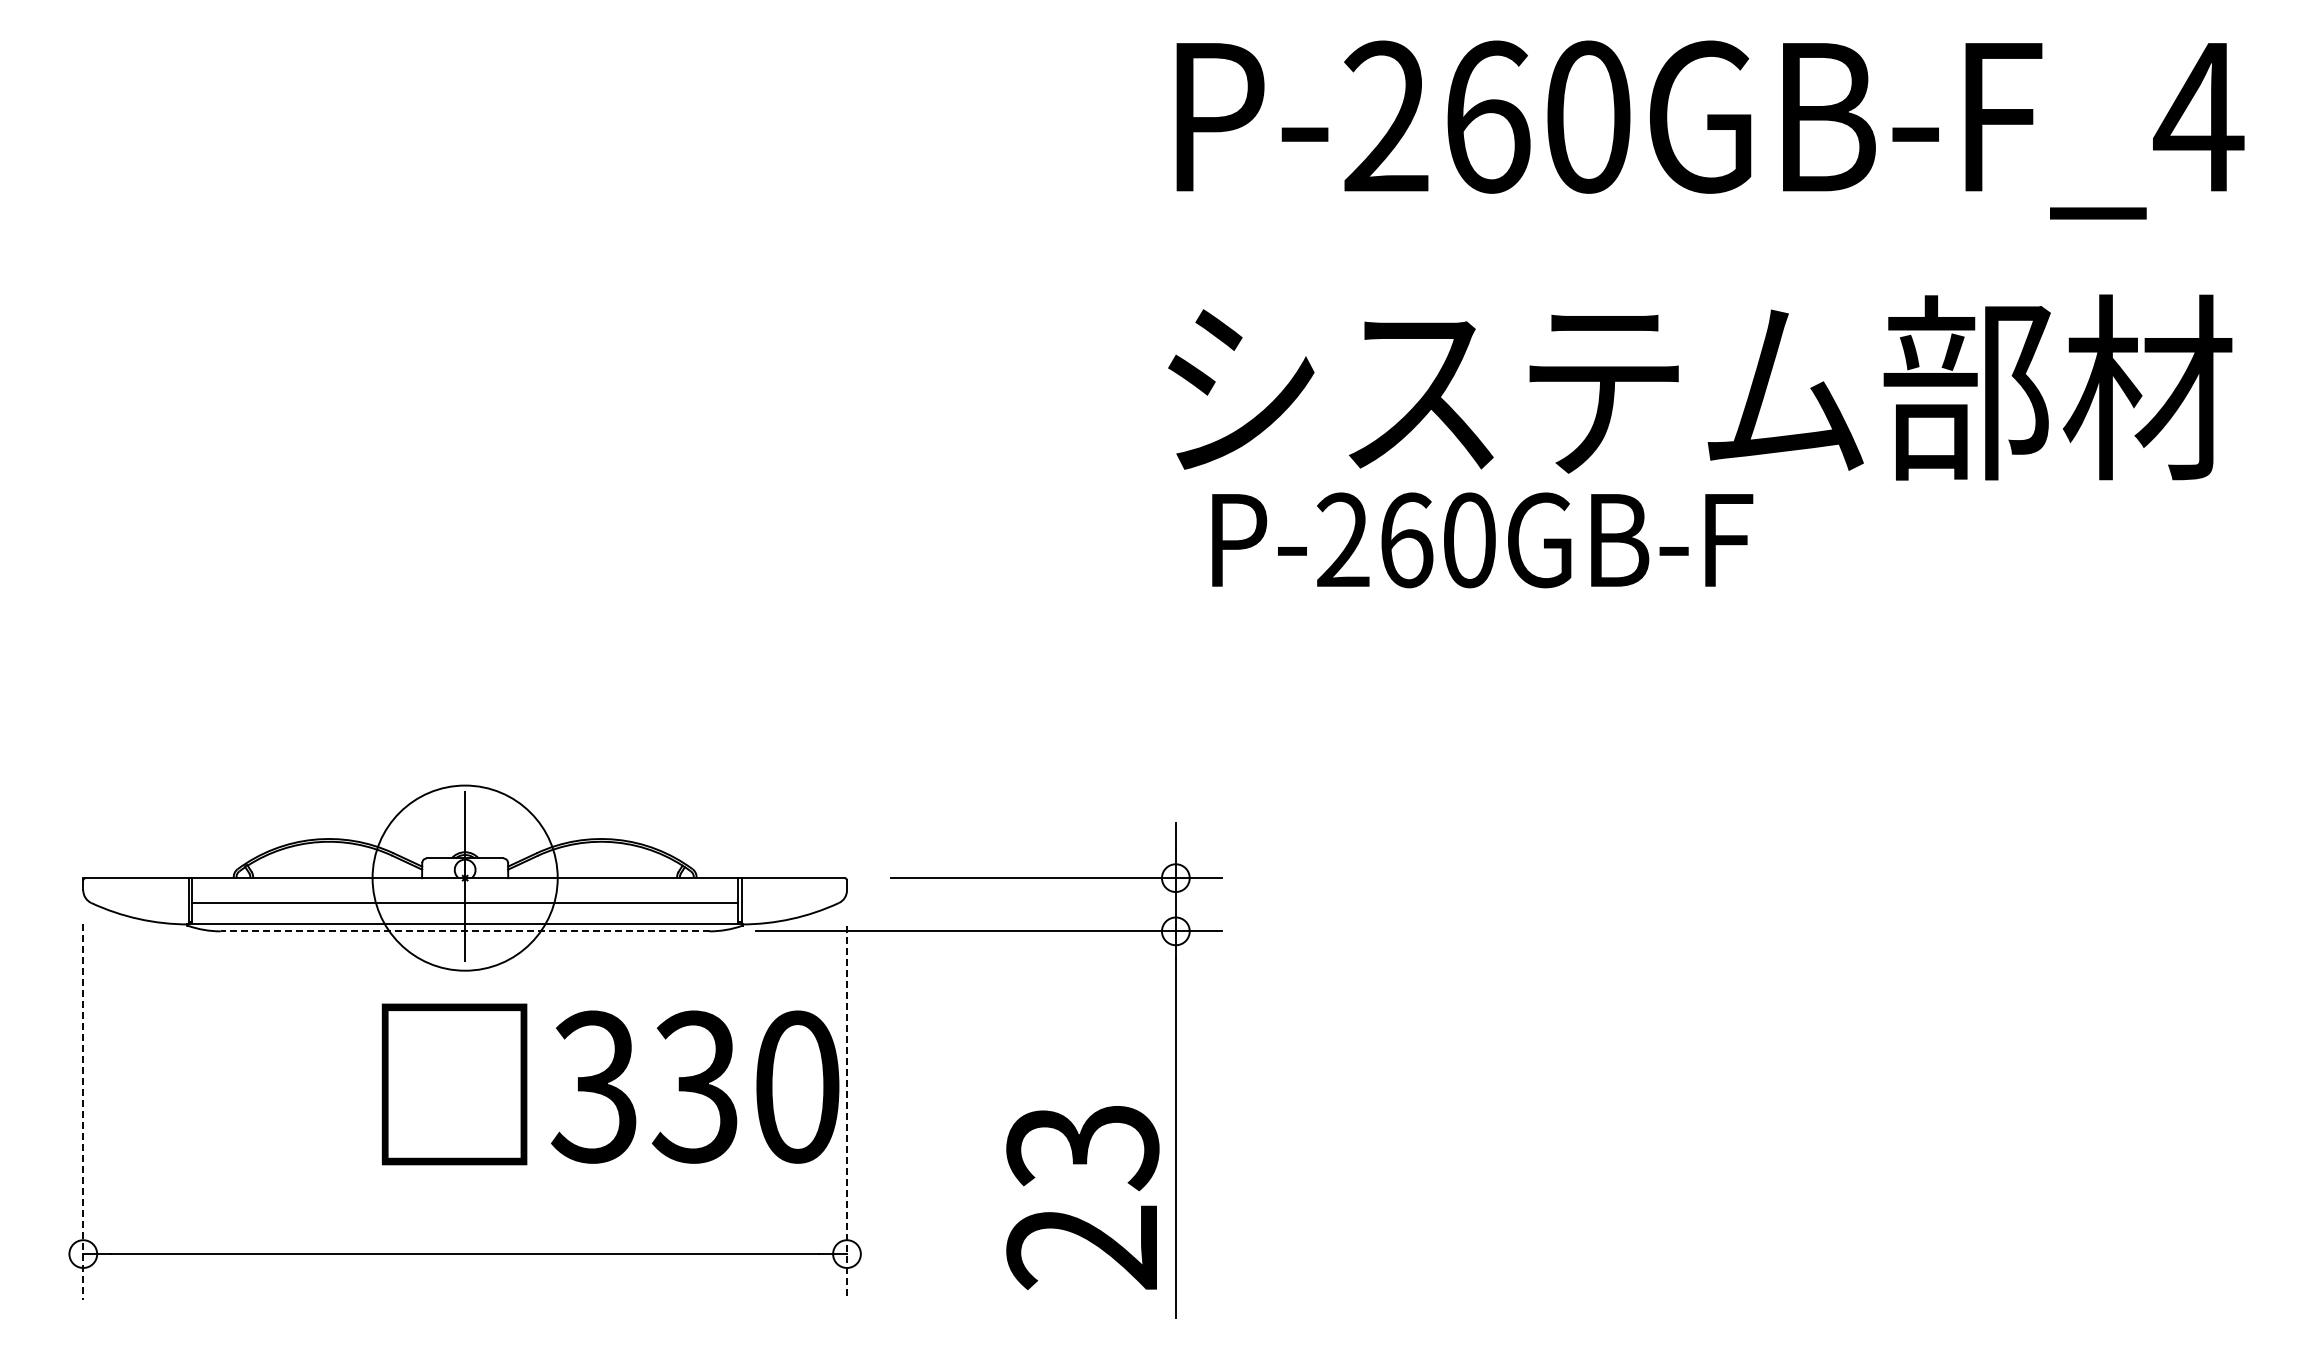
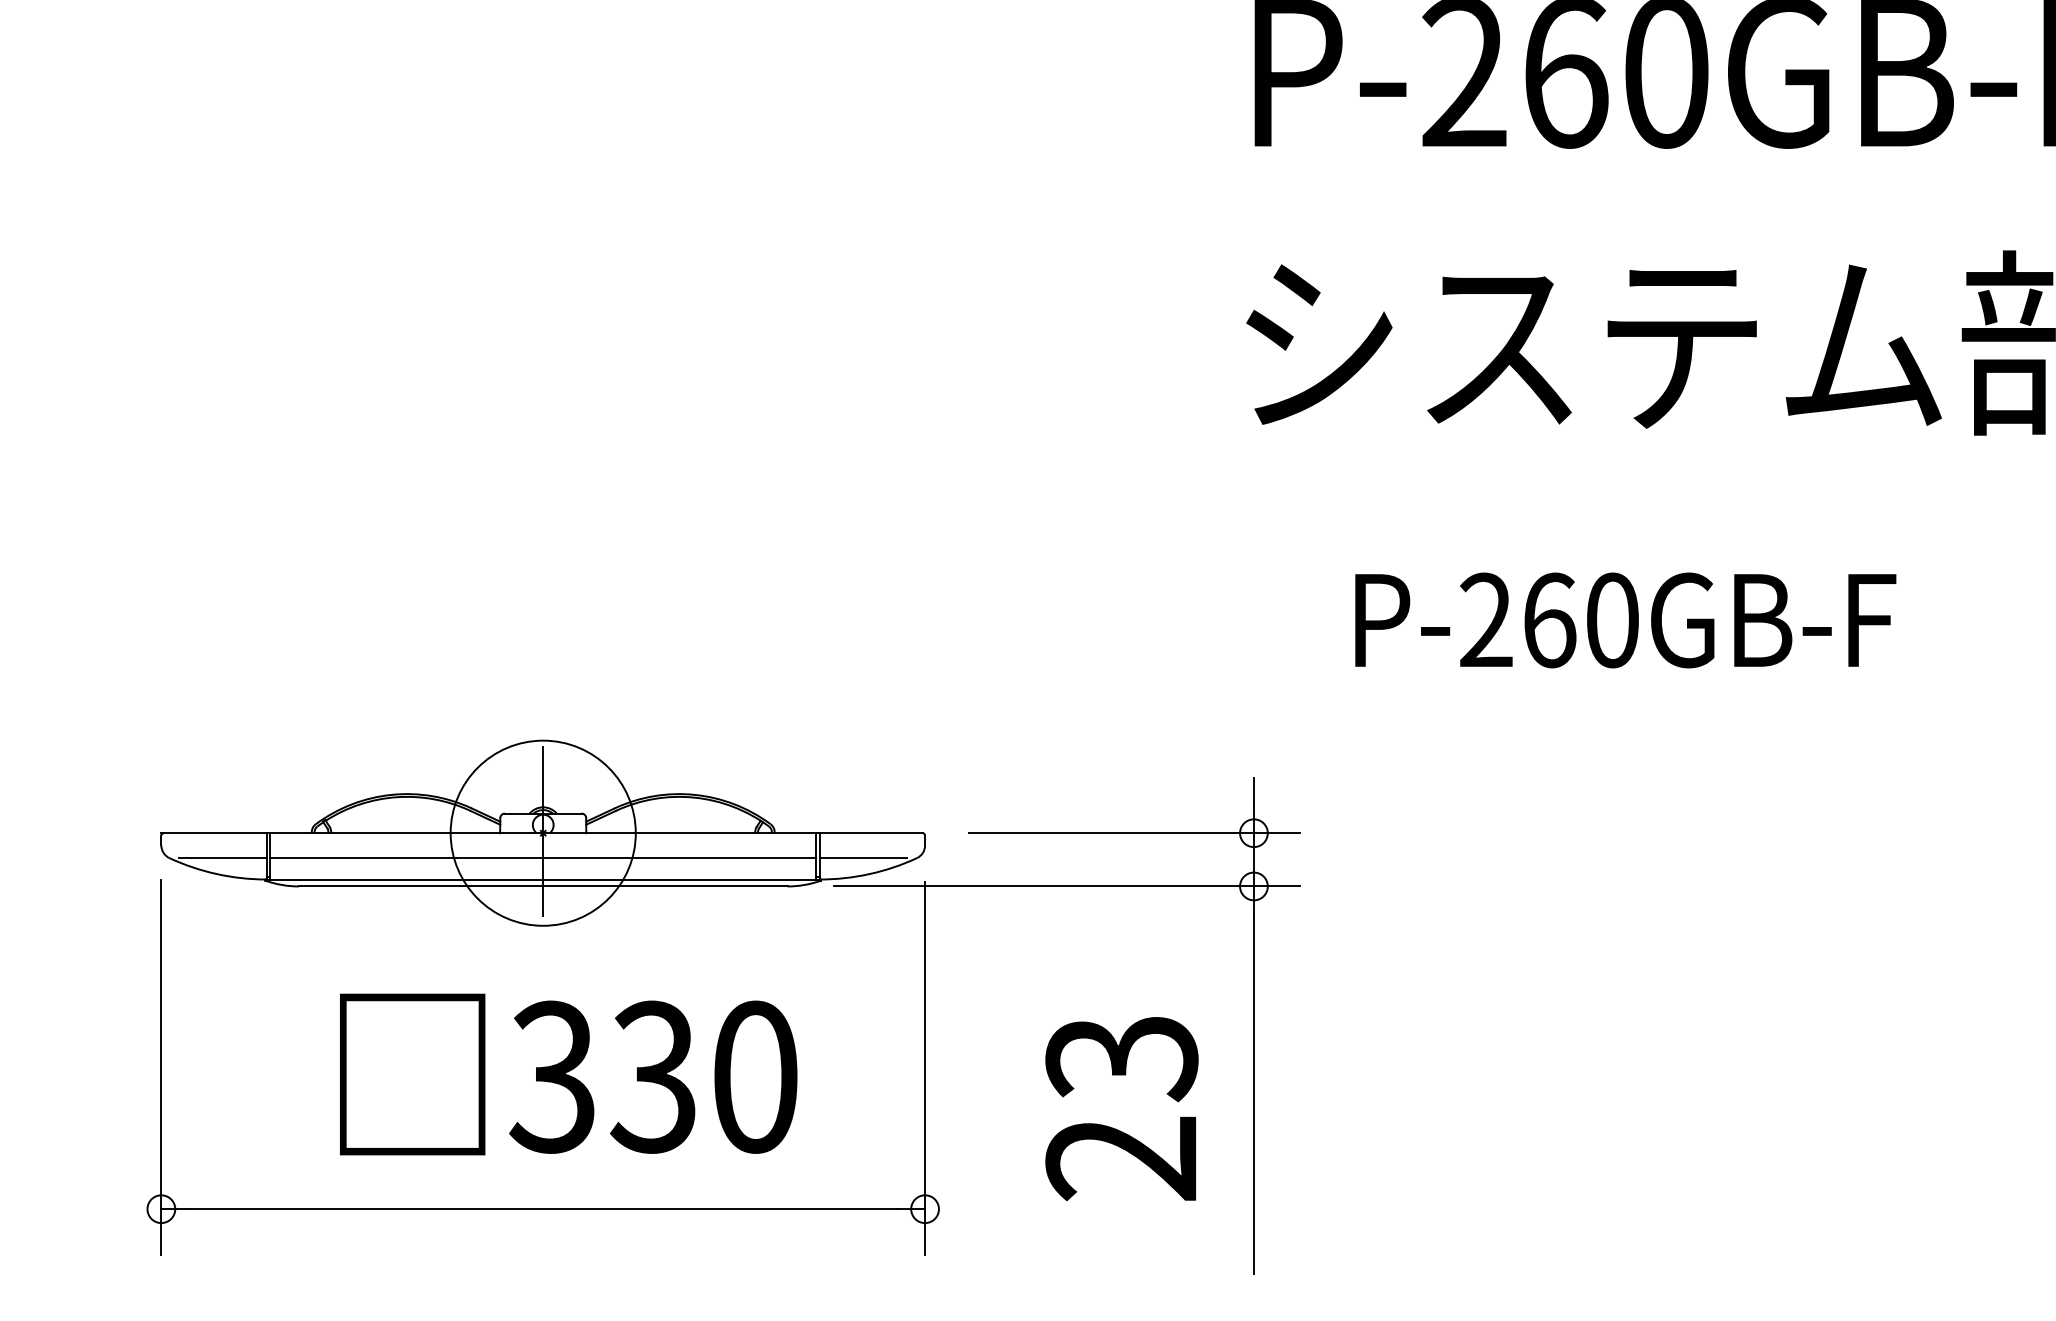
text: (1482, 540) -> (1625, 620), moved
line: (144, 903) -> (222, 858), added
line: (785, 903) -> (863, 858), added
line: (464, 931) -> (542, 886), dashed -> solid
text: (610, 1084) -> (568, 1074), moved
line: (83, 1112) -> (161, 1067), dashed -> solid
line: (846, 1113) -> (924, 1068), dashed -> solid
text: (1082, 1197) -> (1121, 1108), moved

